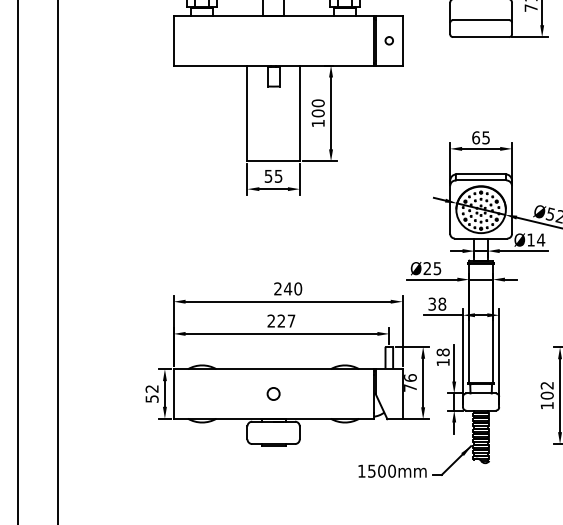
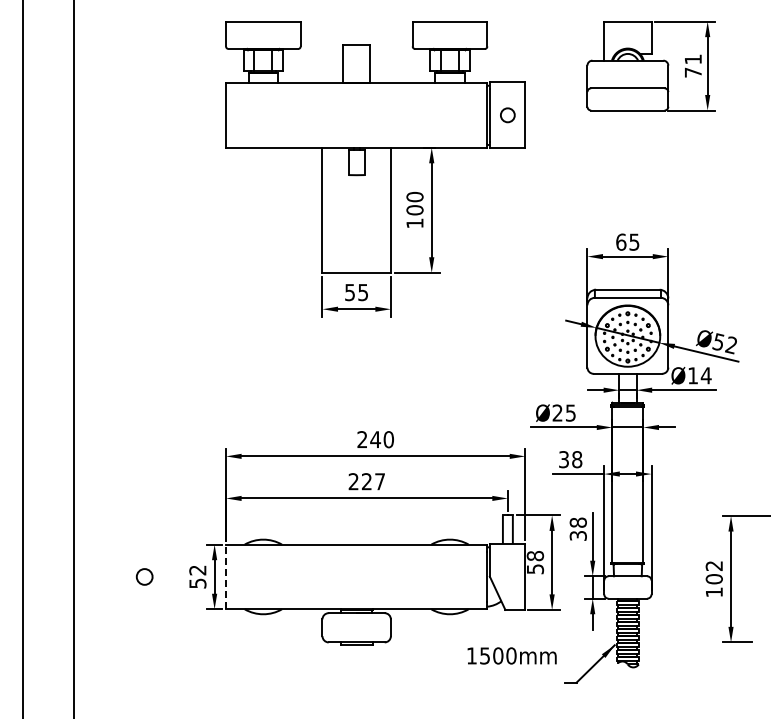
circle: (389, 40) -> (507, 115), size x1.4
text: (442, 362) -> (577, 535), 18 -> 38
text: (410, 382) -> (535, 562), 76 -> 58
line: (174, 393) -> (226, 576), solid -> dashed
circle: (273, 393) -> (144, 576), moved
text: (392, 470) -> (511, 655), moved

